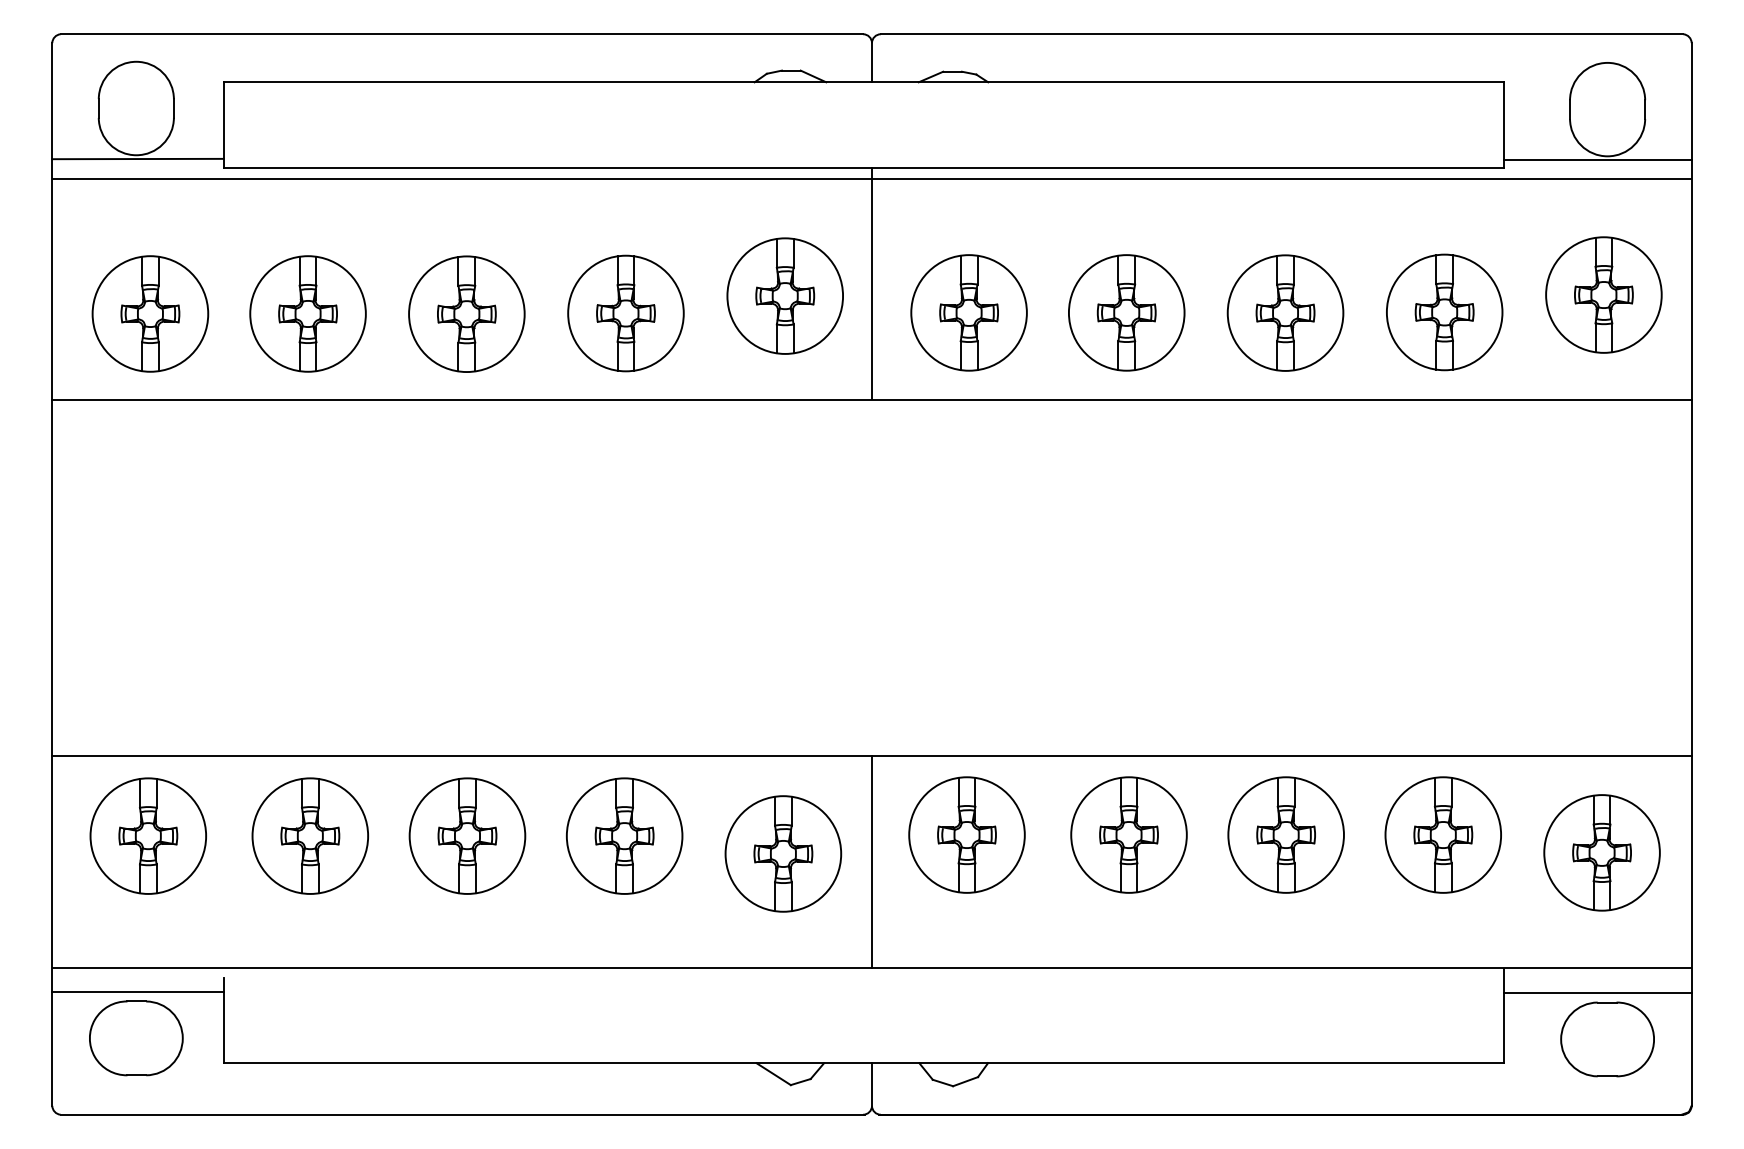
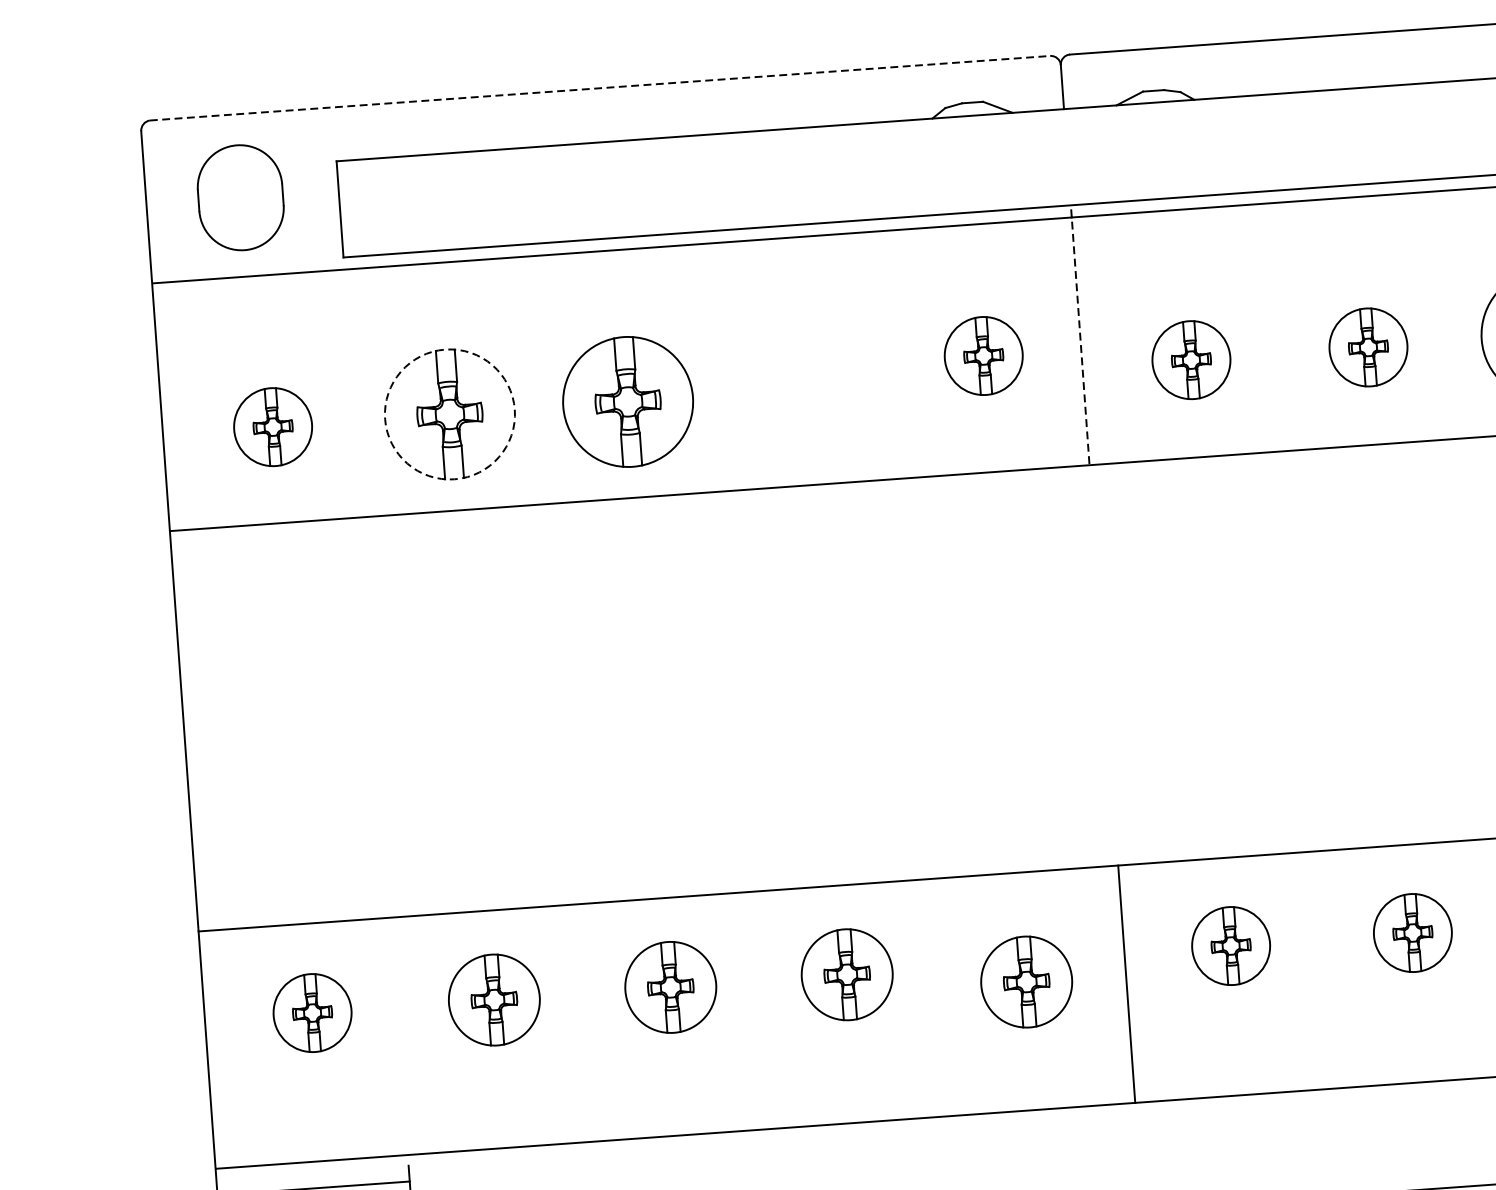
line: (462, 34) -> (600, 88), solid -> dashed
line: (137, 158) -> (246, 253), removed
line: (871, 282) -> (1079, 333), solid -> dashed
part: (784, 295) -> (982, 355), size x0.6
part: (968, 312) -> (1190, 359), size x0.6
part: (1126, 312) -> (1368, 346), size x0.6
part: (150, 313) -> (273, 426), size x0.6
circle: (307, 313) -> (449, 413), solid -> dashed
part: (625, 313) -> (806, 388), removed
part: (966, 834) -> (1230, 945), size x0.6
part: (1128, 834) -> (1412, 932), size x0.6
part: (147, 835) -> (311, 1012), size x0.6
part: (309, 835) -> (493, 999), size x0.7
part: (467, 835) -> (670, 986), size x0.7
part: (624, 835) -> (846, 974), size x0.7
part: (783, 853) -> (1026, 981), size x0.7

